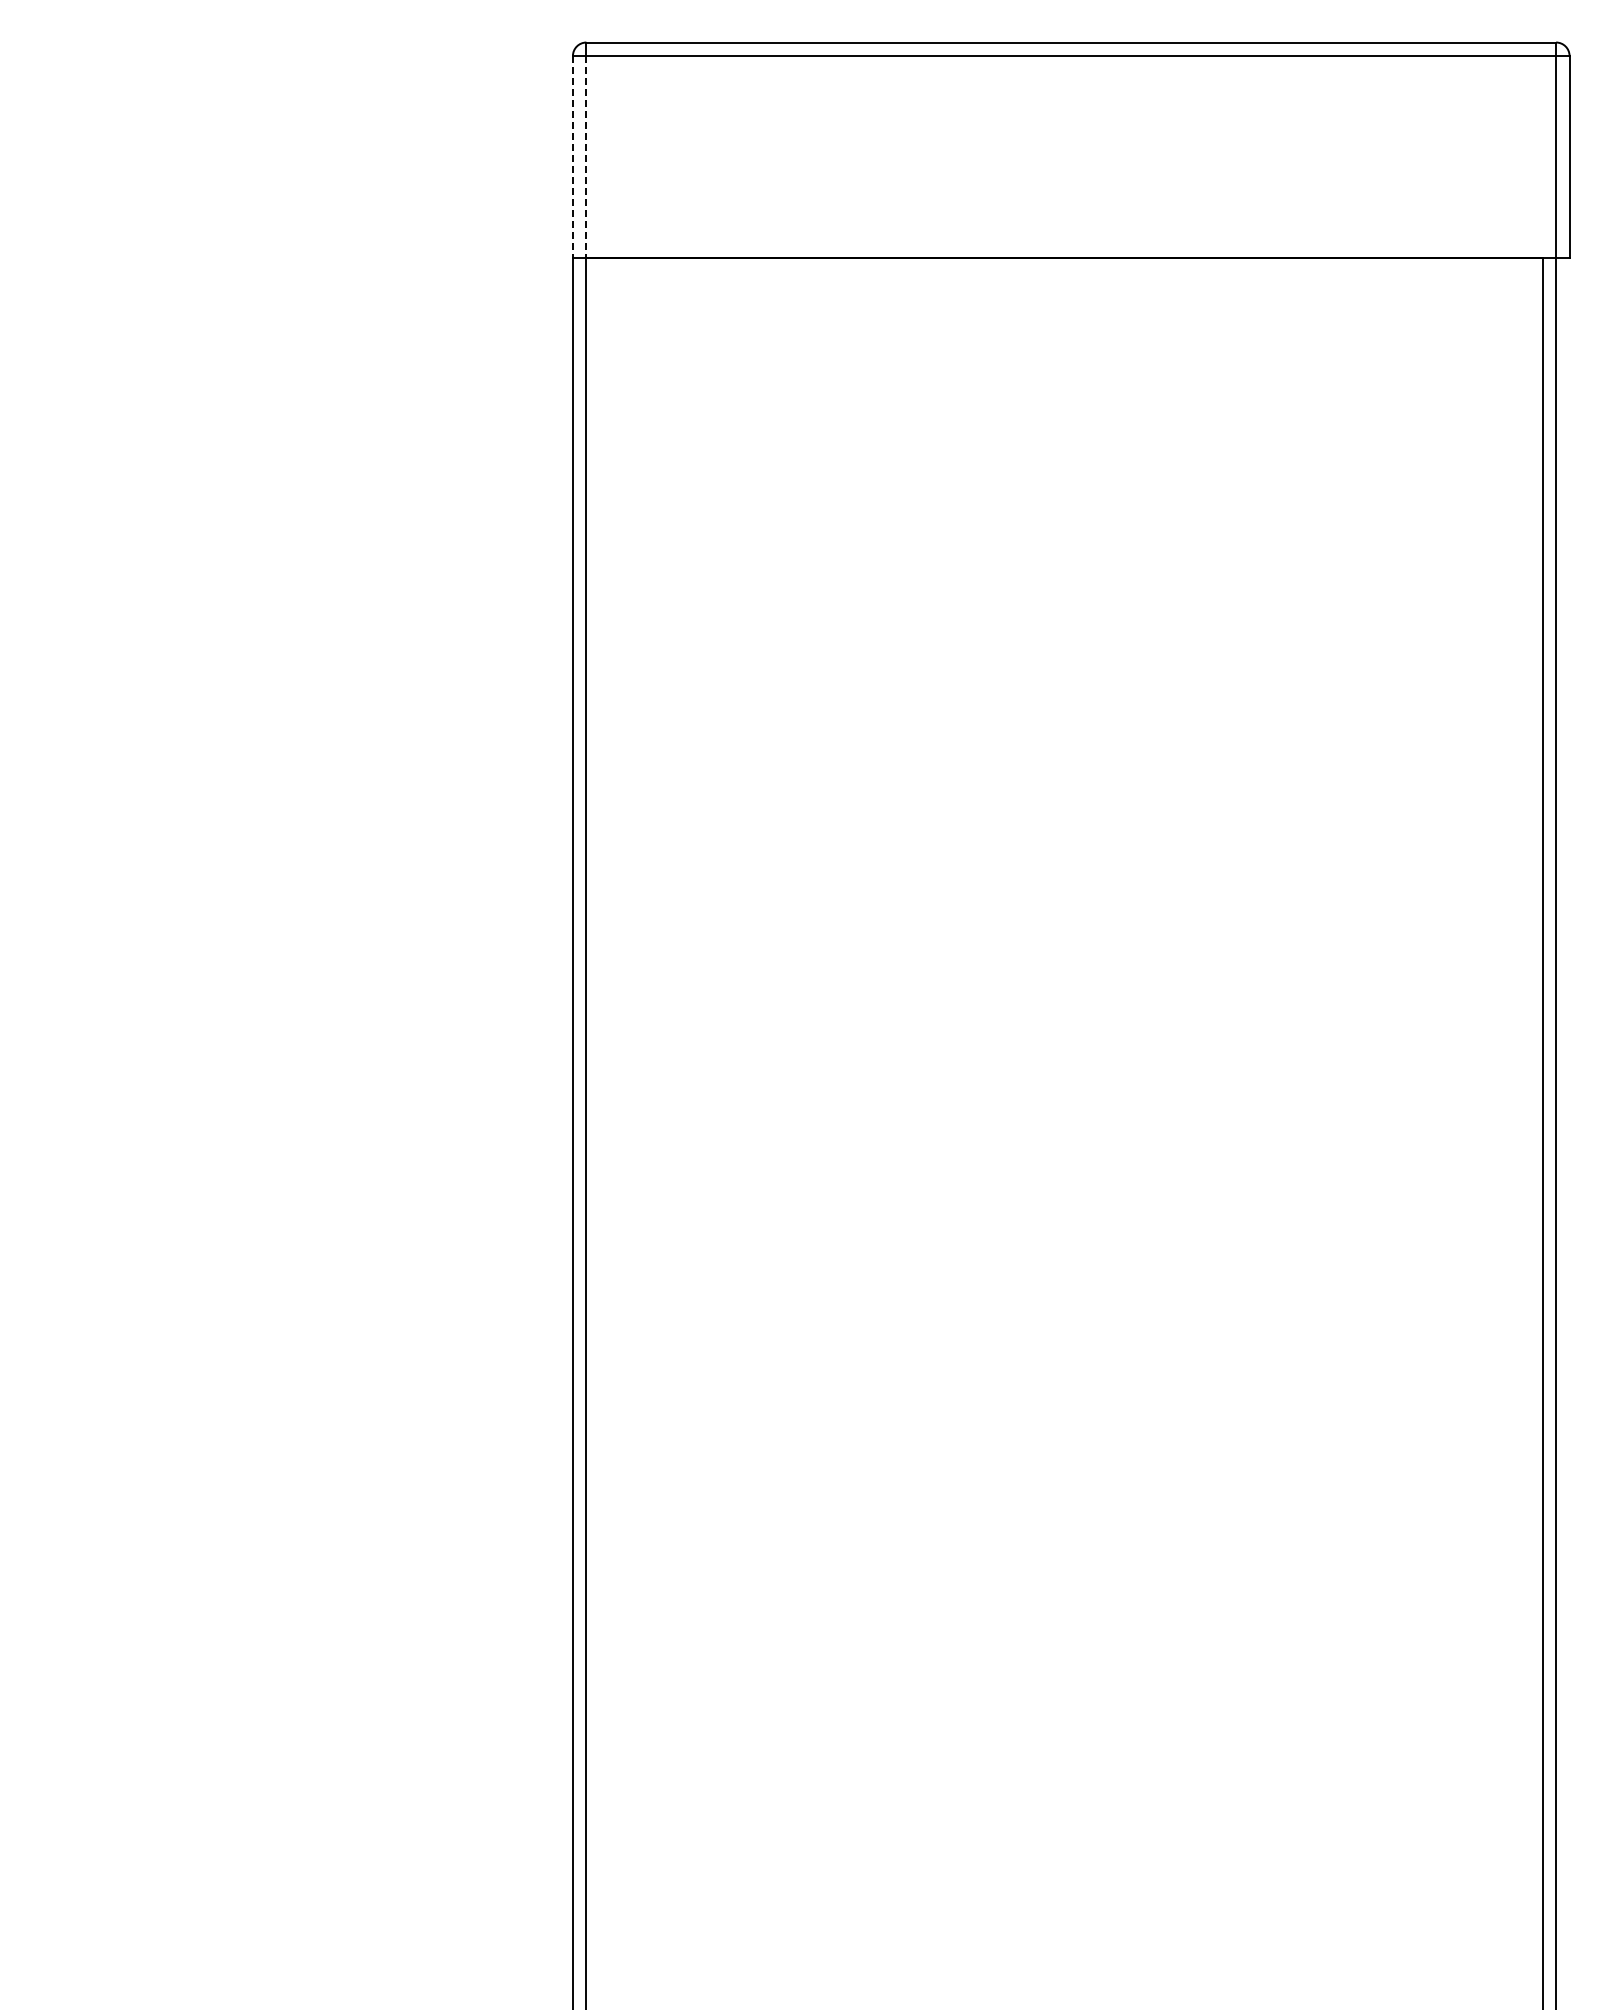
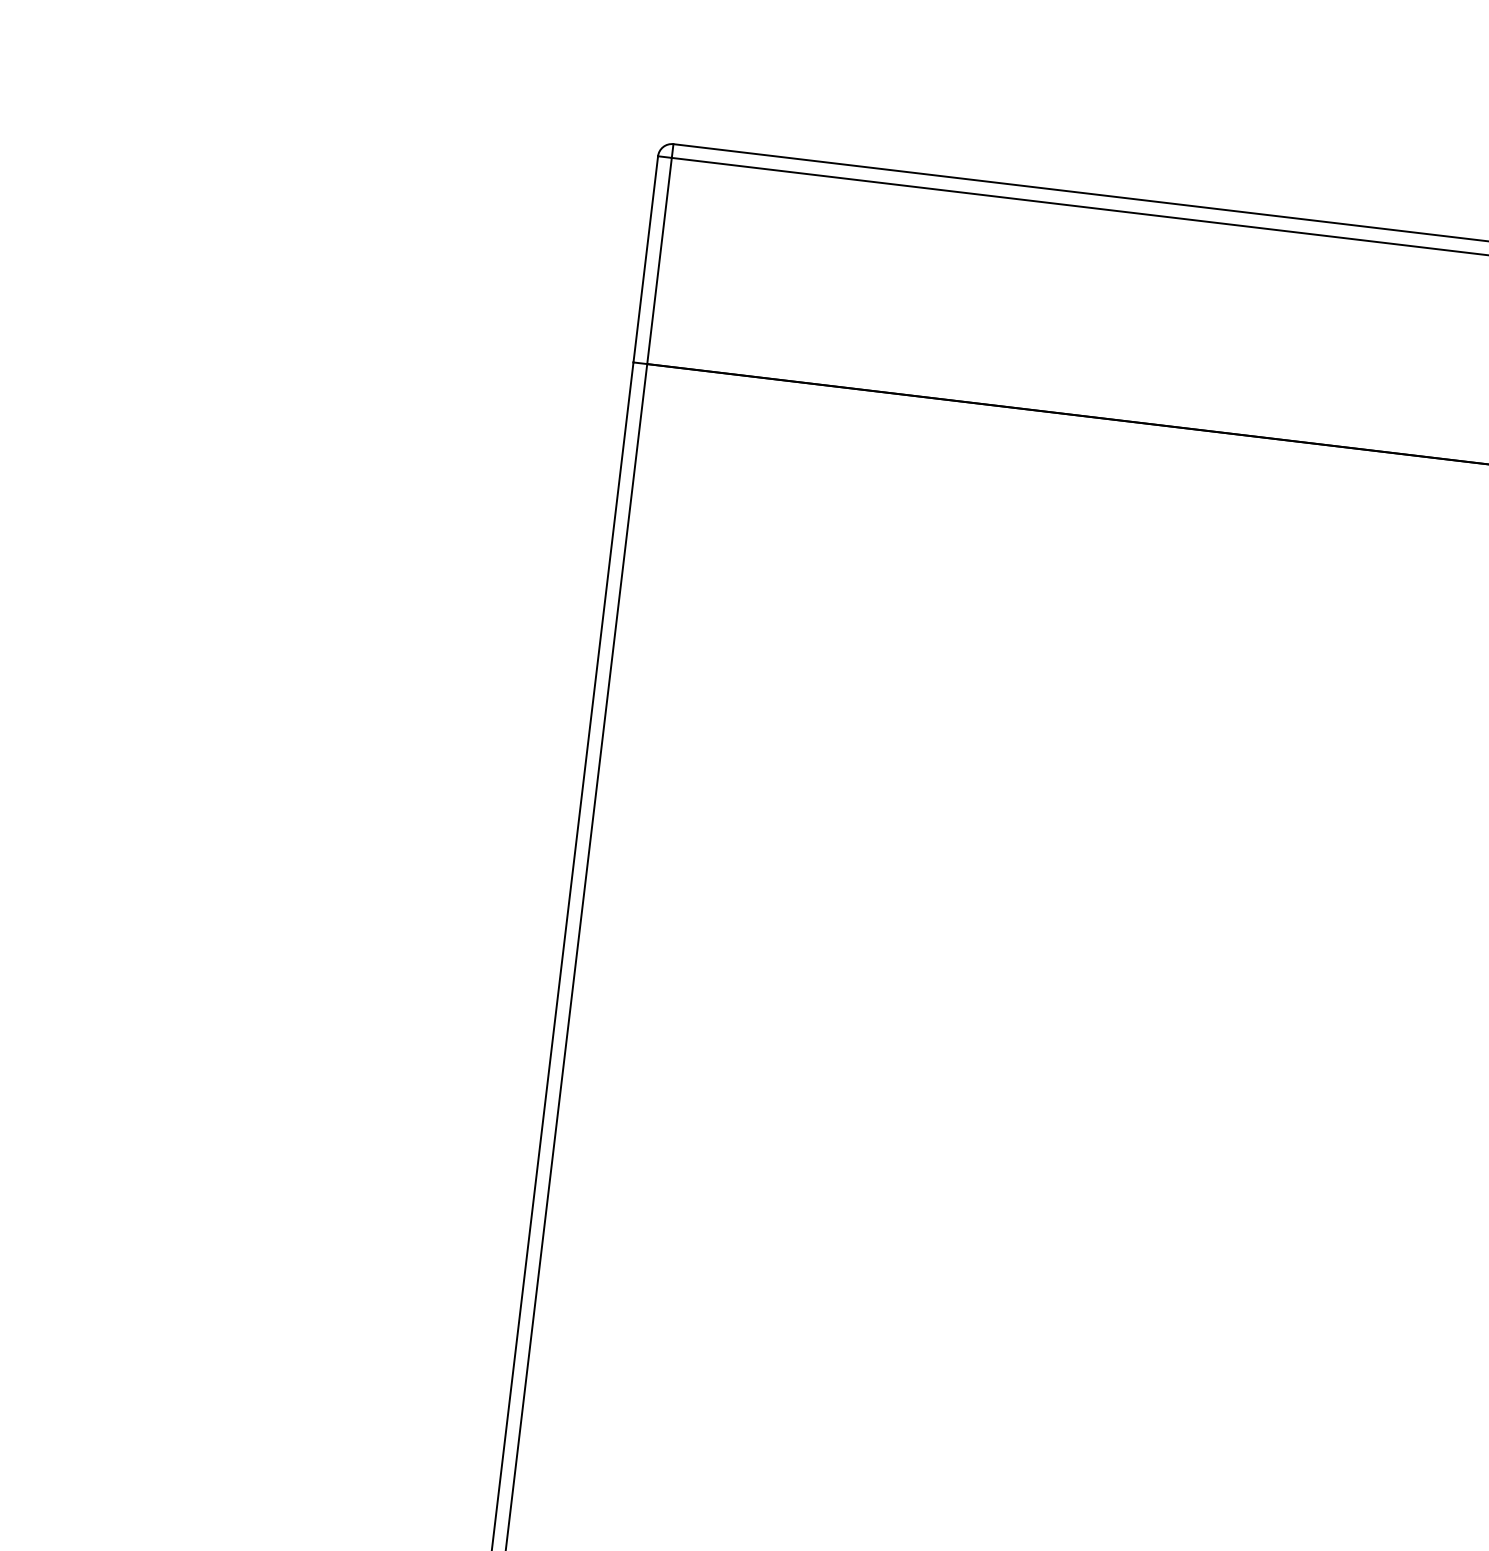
line: (572, 157) -> (645, 259), dashed -> solid
line: (586, 157) -> (659, 261), dashed -> solid

